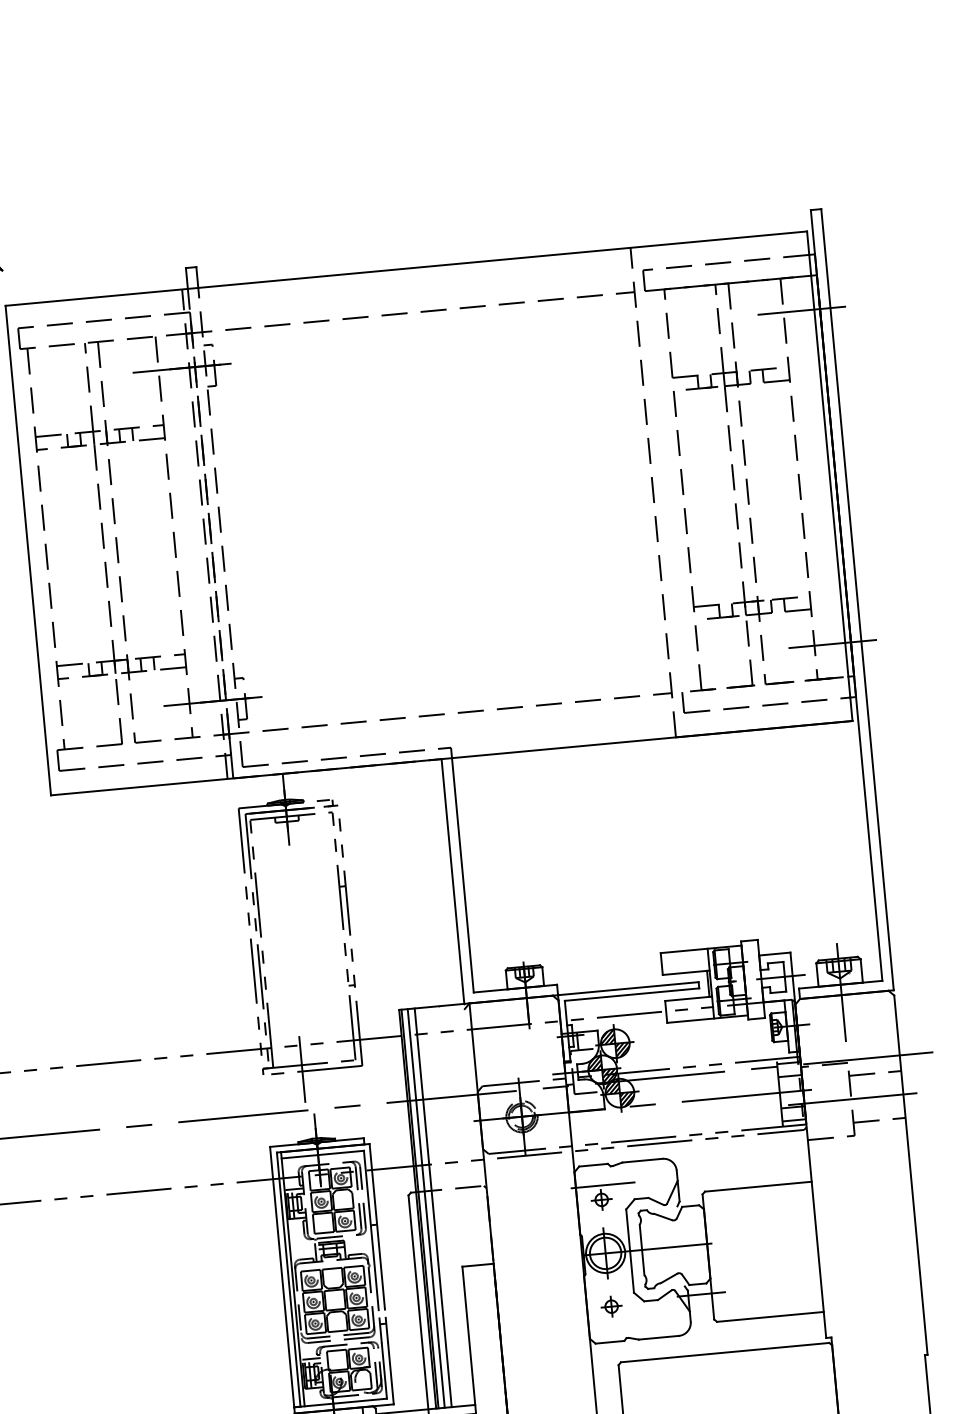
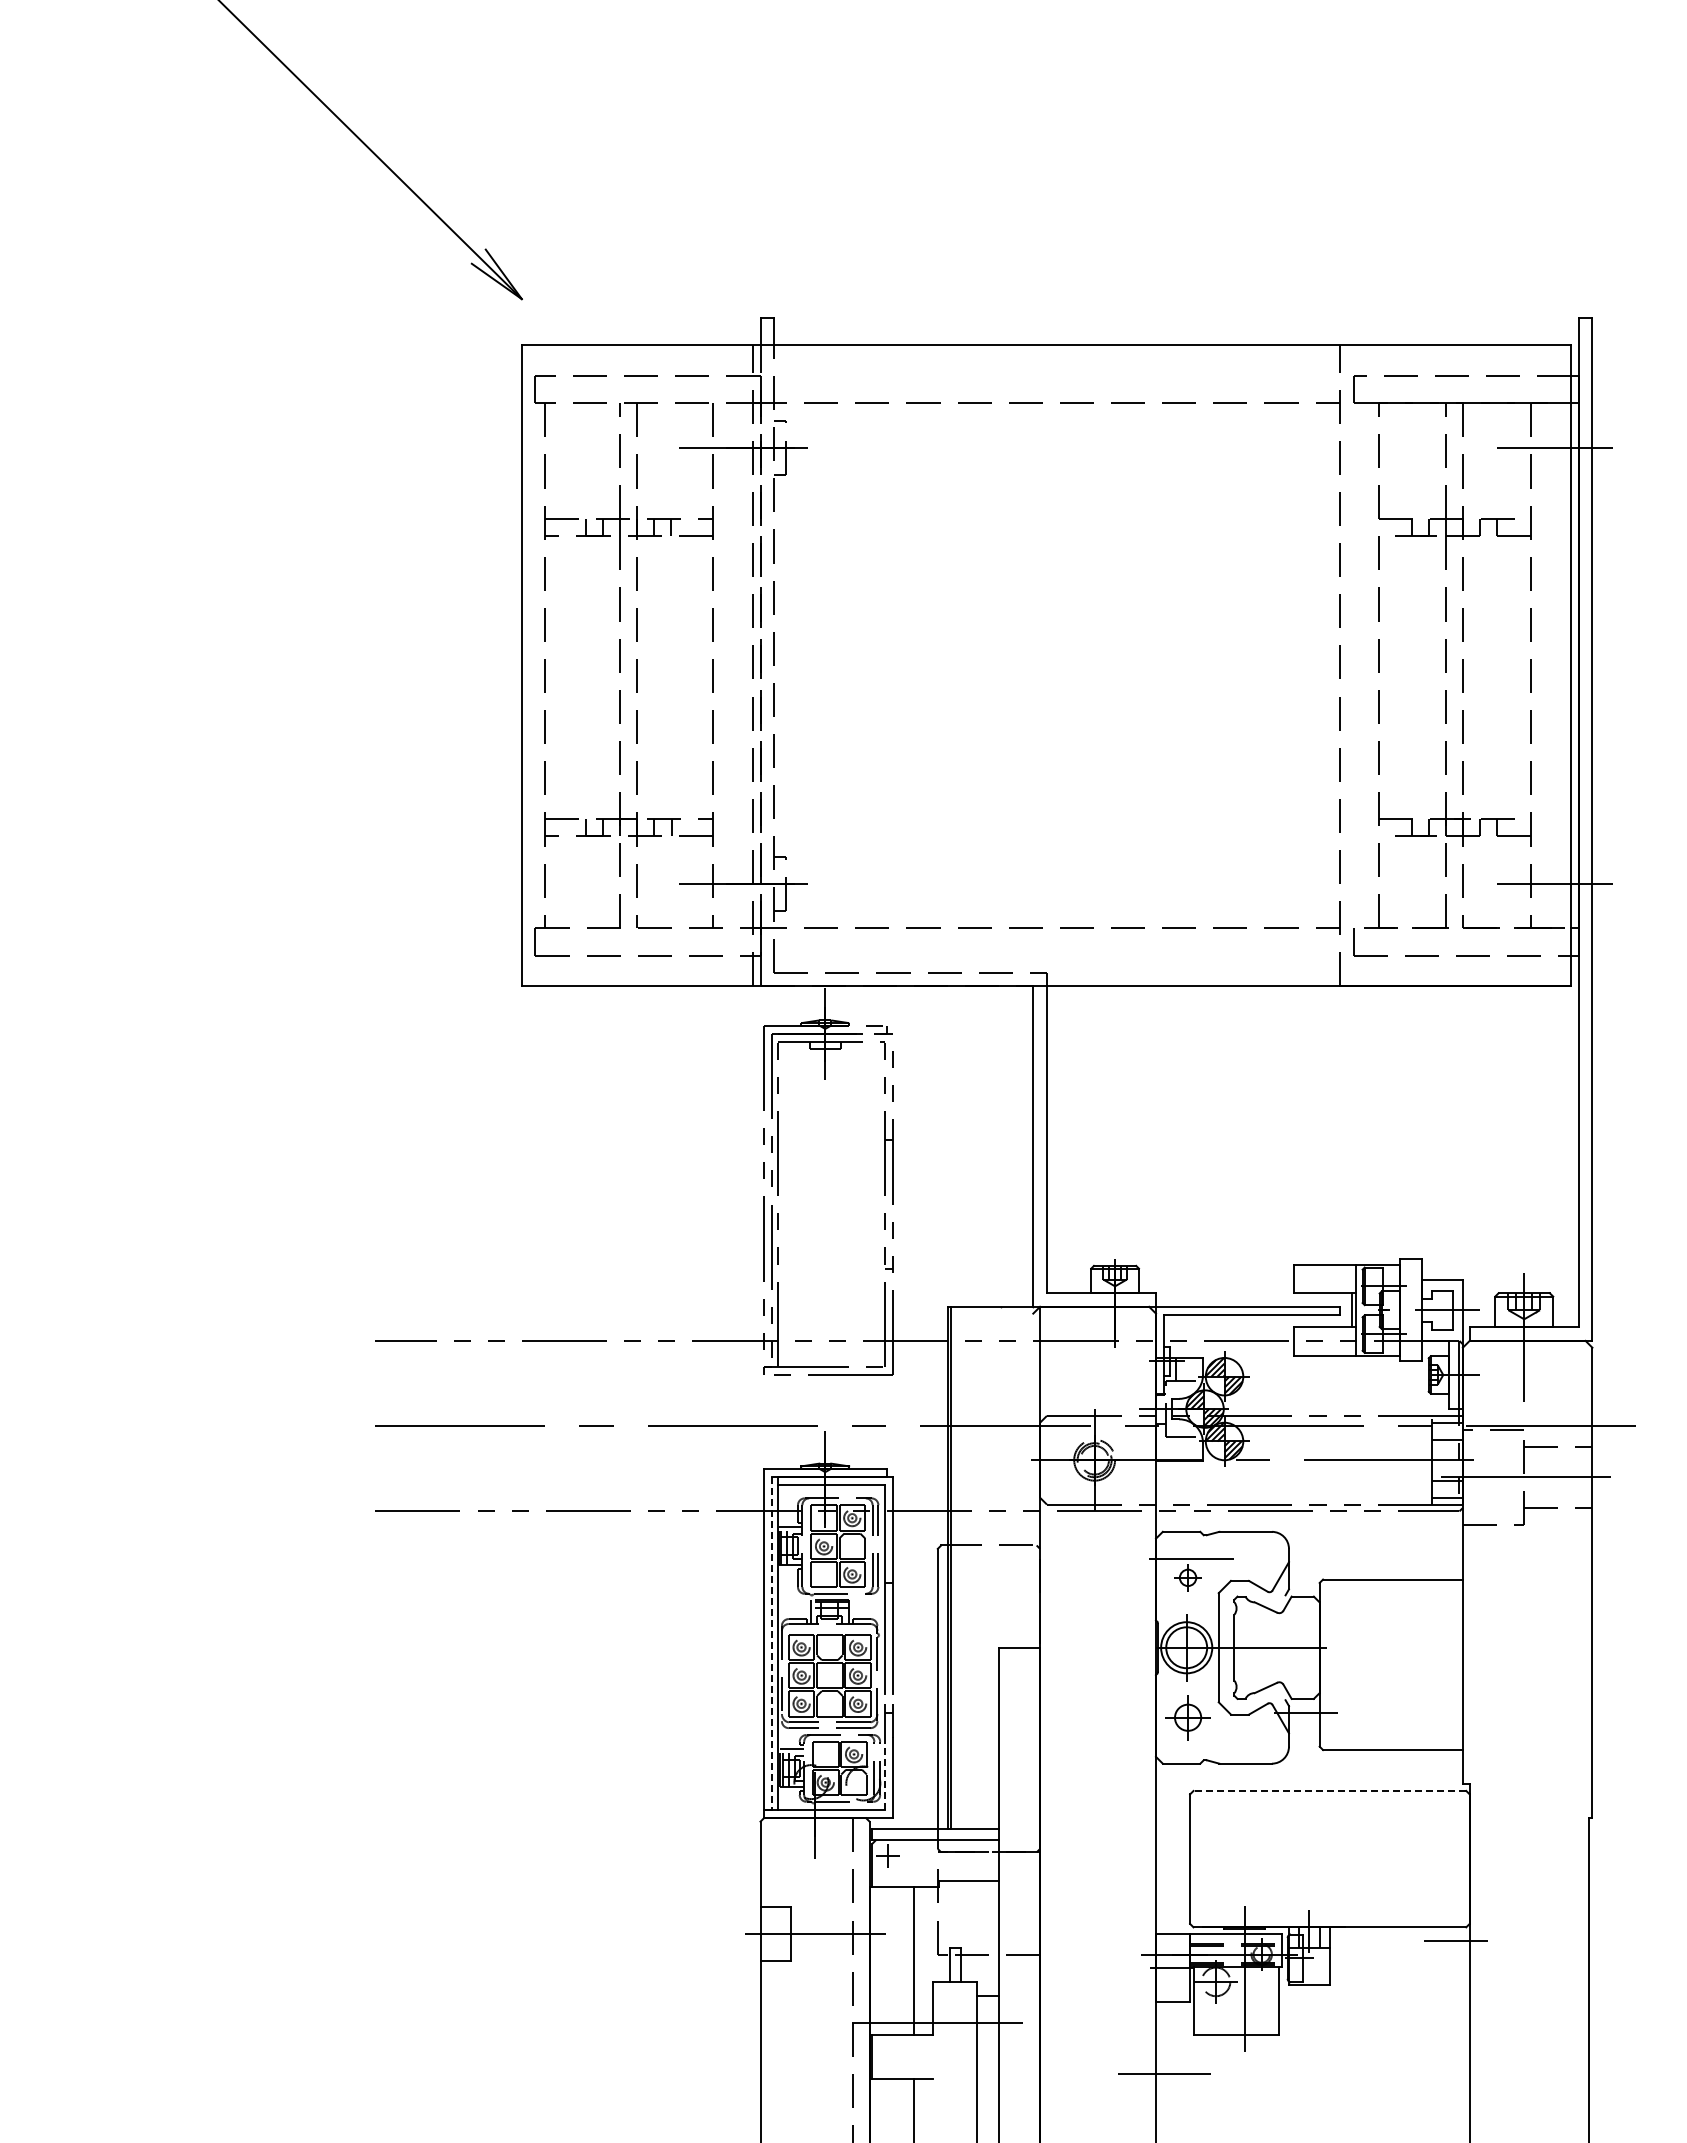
line: (302, 1069) -> (815, 1372), removed
line: (433, 1207) -> (968, 1567), removed
line: (426, 1208) -> (959, 1567), removed
line: (289, 1280) -> (772, 1644), solid -> dashed
part: (611, 1306) -> (1187, 1717), size x1.6
line: (724, 1352) -> (1329, 1790), solid -> dashed
line: (384, 1370) -> (885, 1773), solid -> dashed

